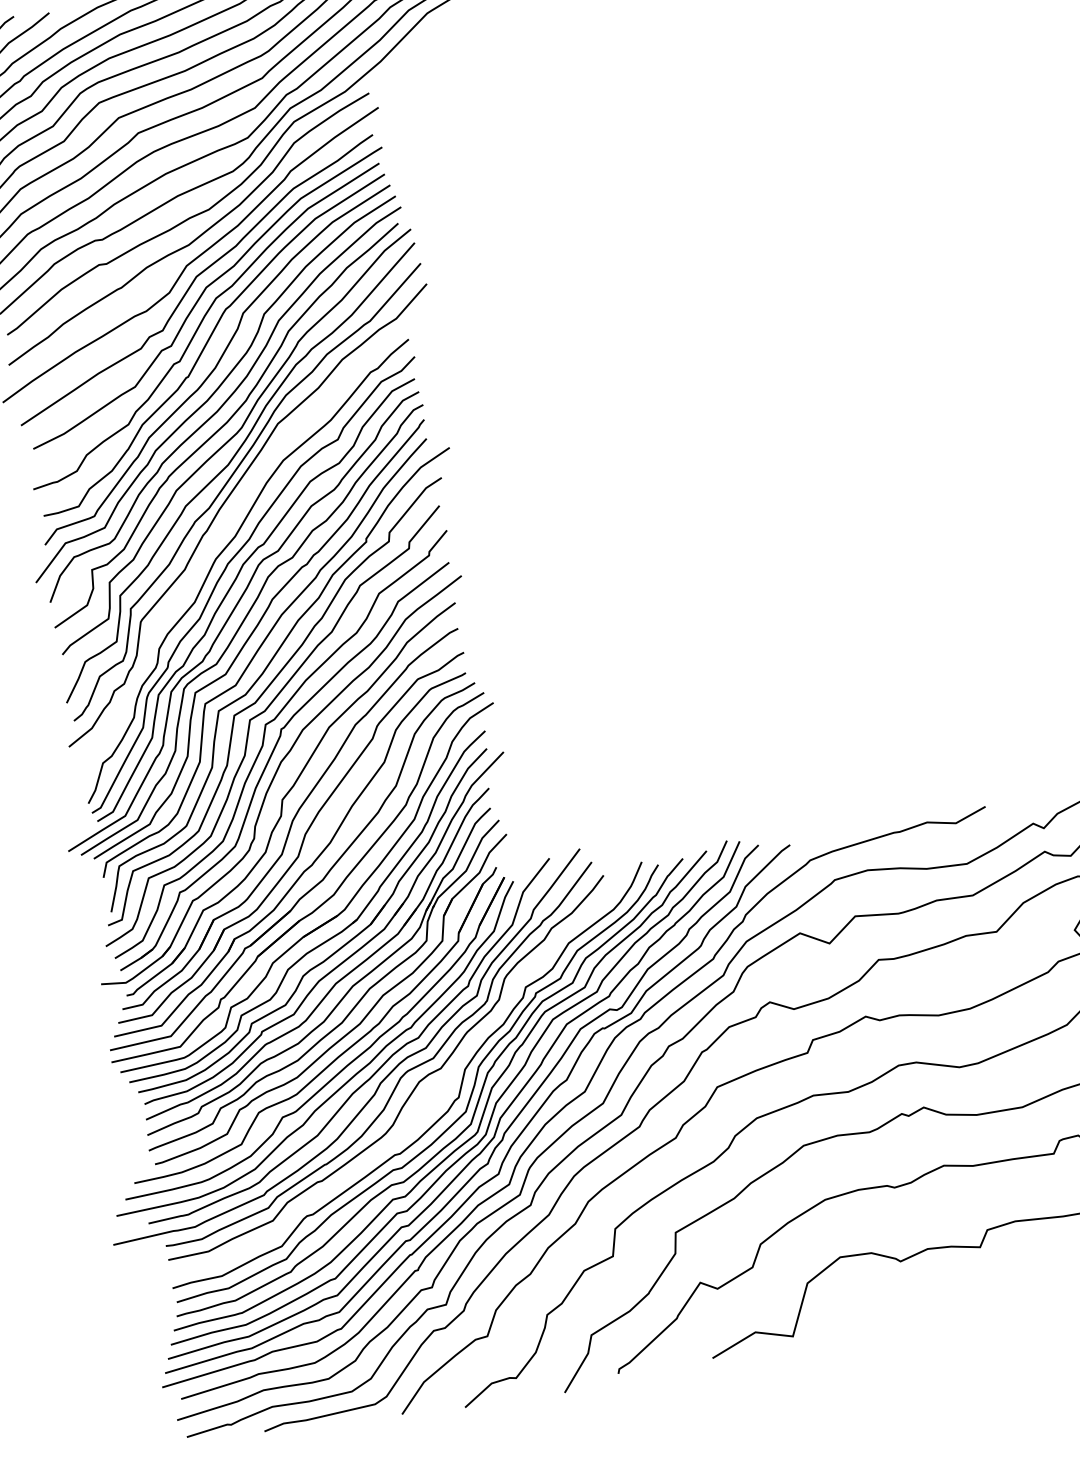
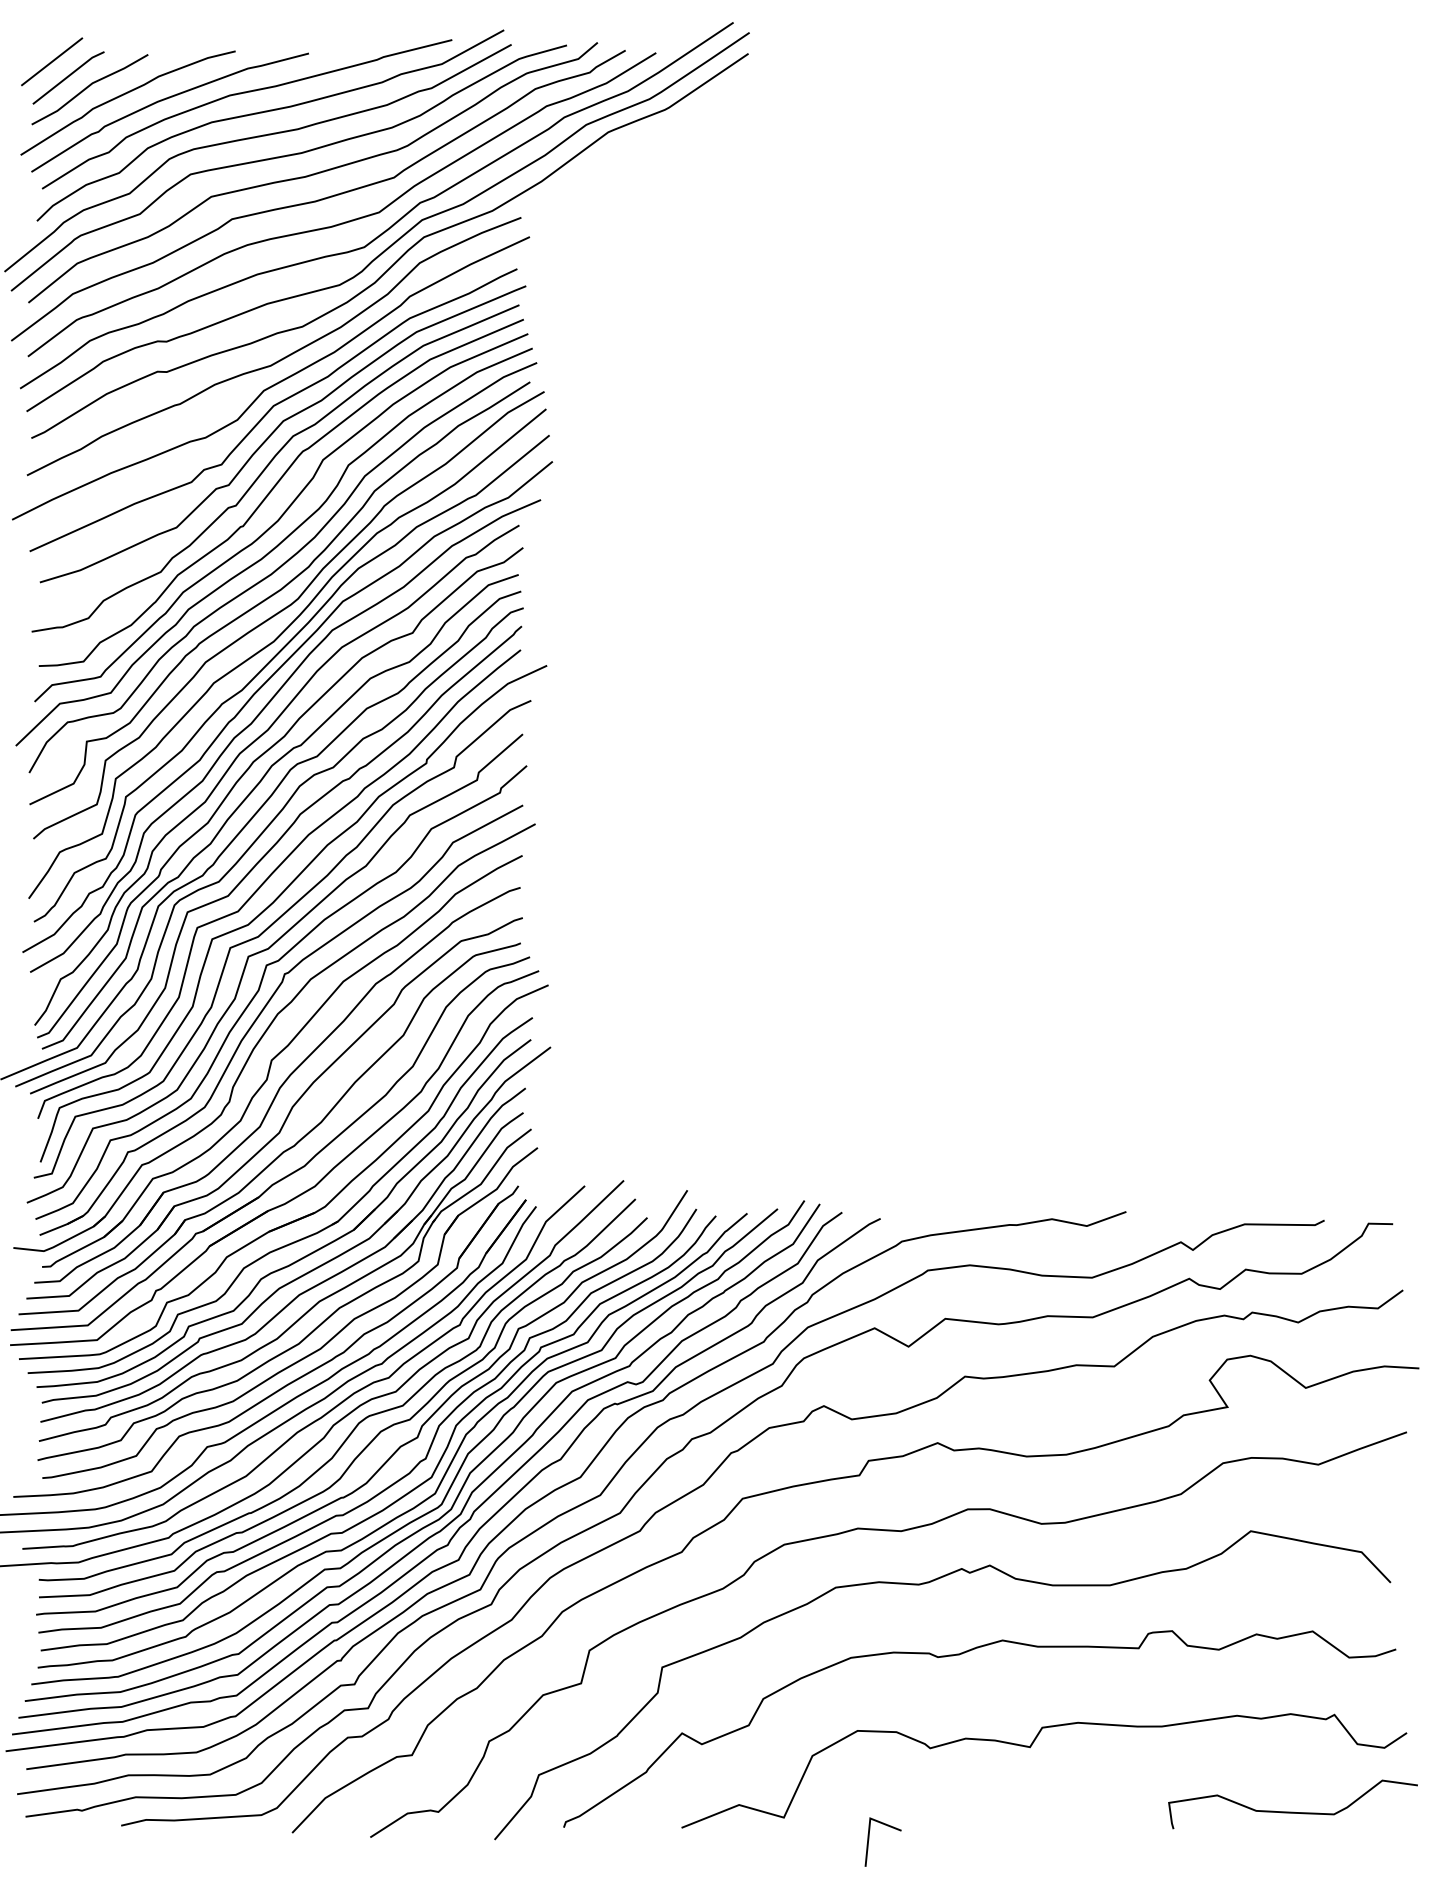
curve: (227, 524) -> (261, 713), added
curve: (436, 1090) -> (400, 1445), added
line: (864, 1343) -> (869, 1840), added

